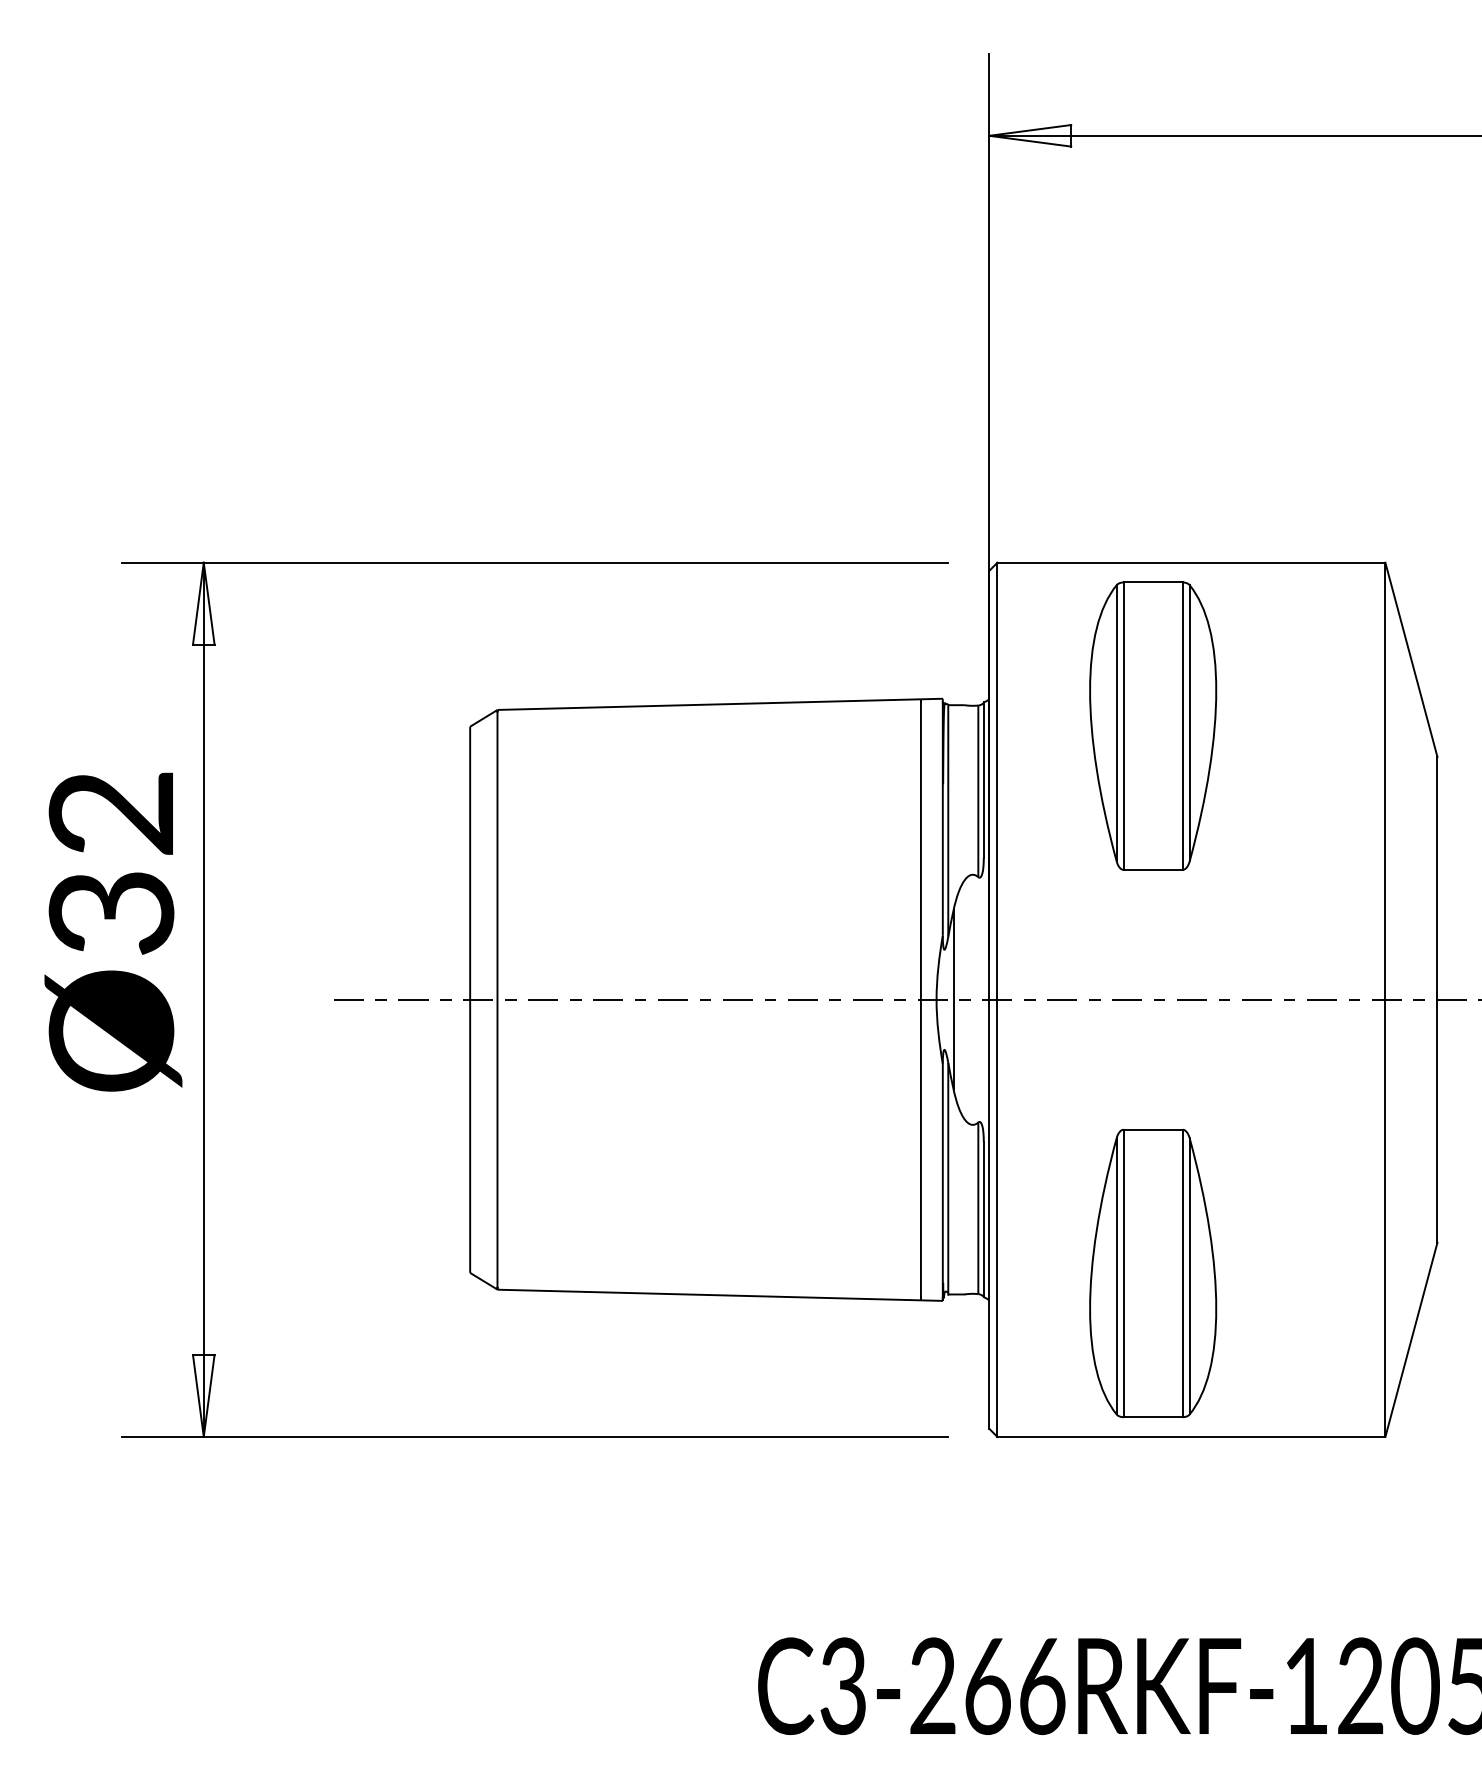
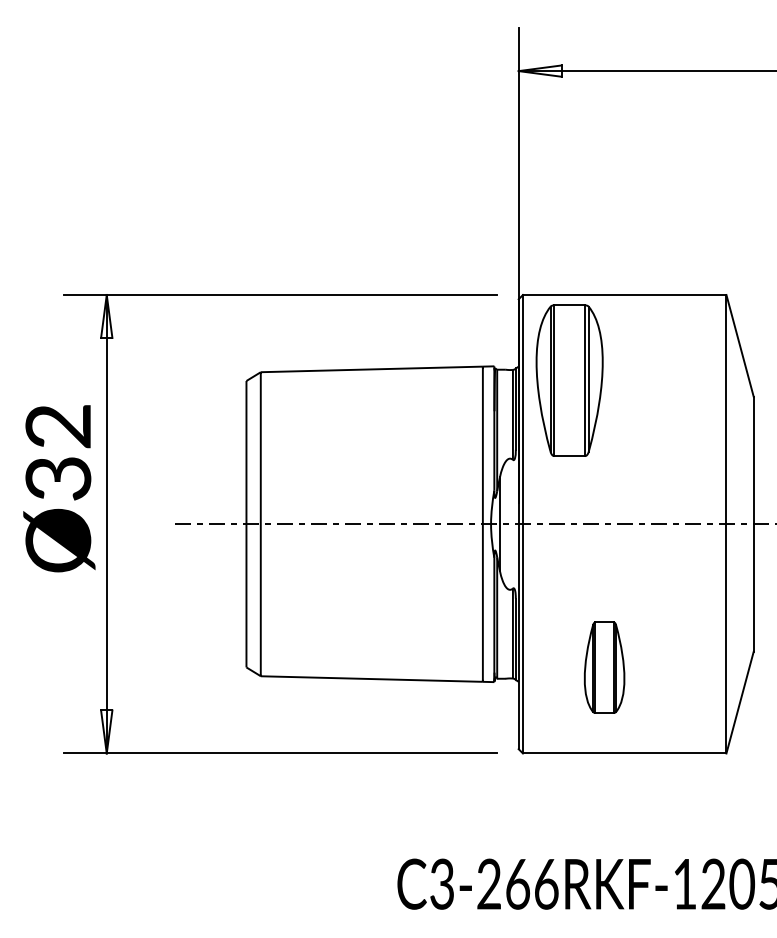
part: (1152, 725) -> (569, 380), moved
part: (1152, 1272) -> (604, 667), size x0.6

